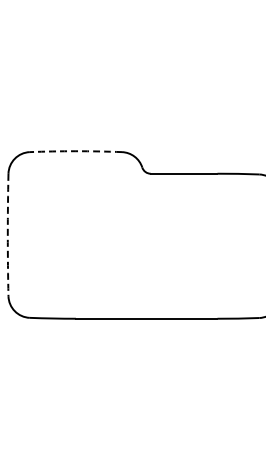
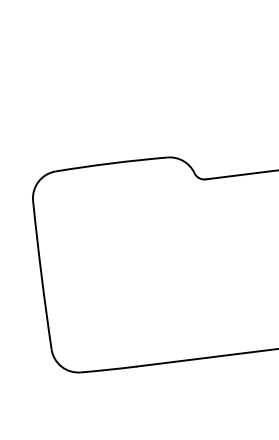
arc: (75, 151) -> (111, 163), dashed -> solid
arc: (7, 234) -> (41, 274), dashed -> solid

